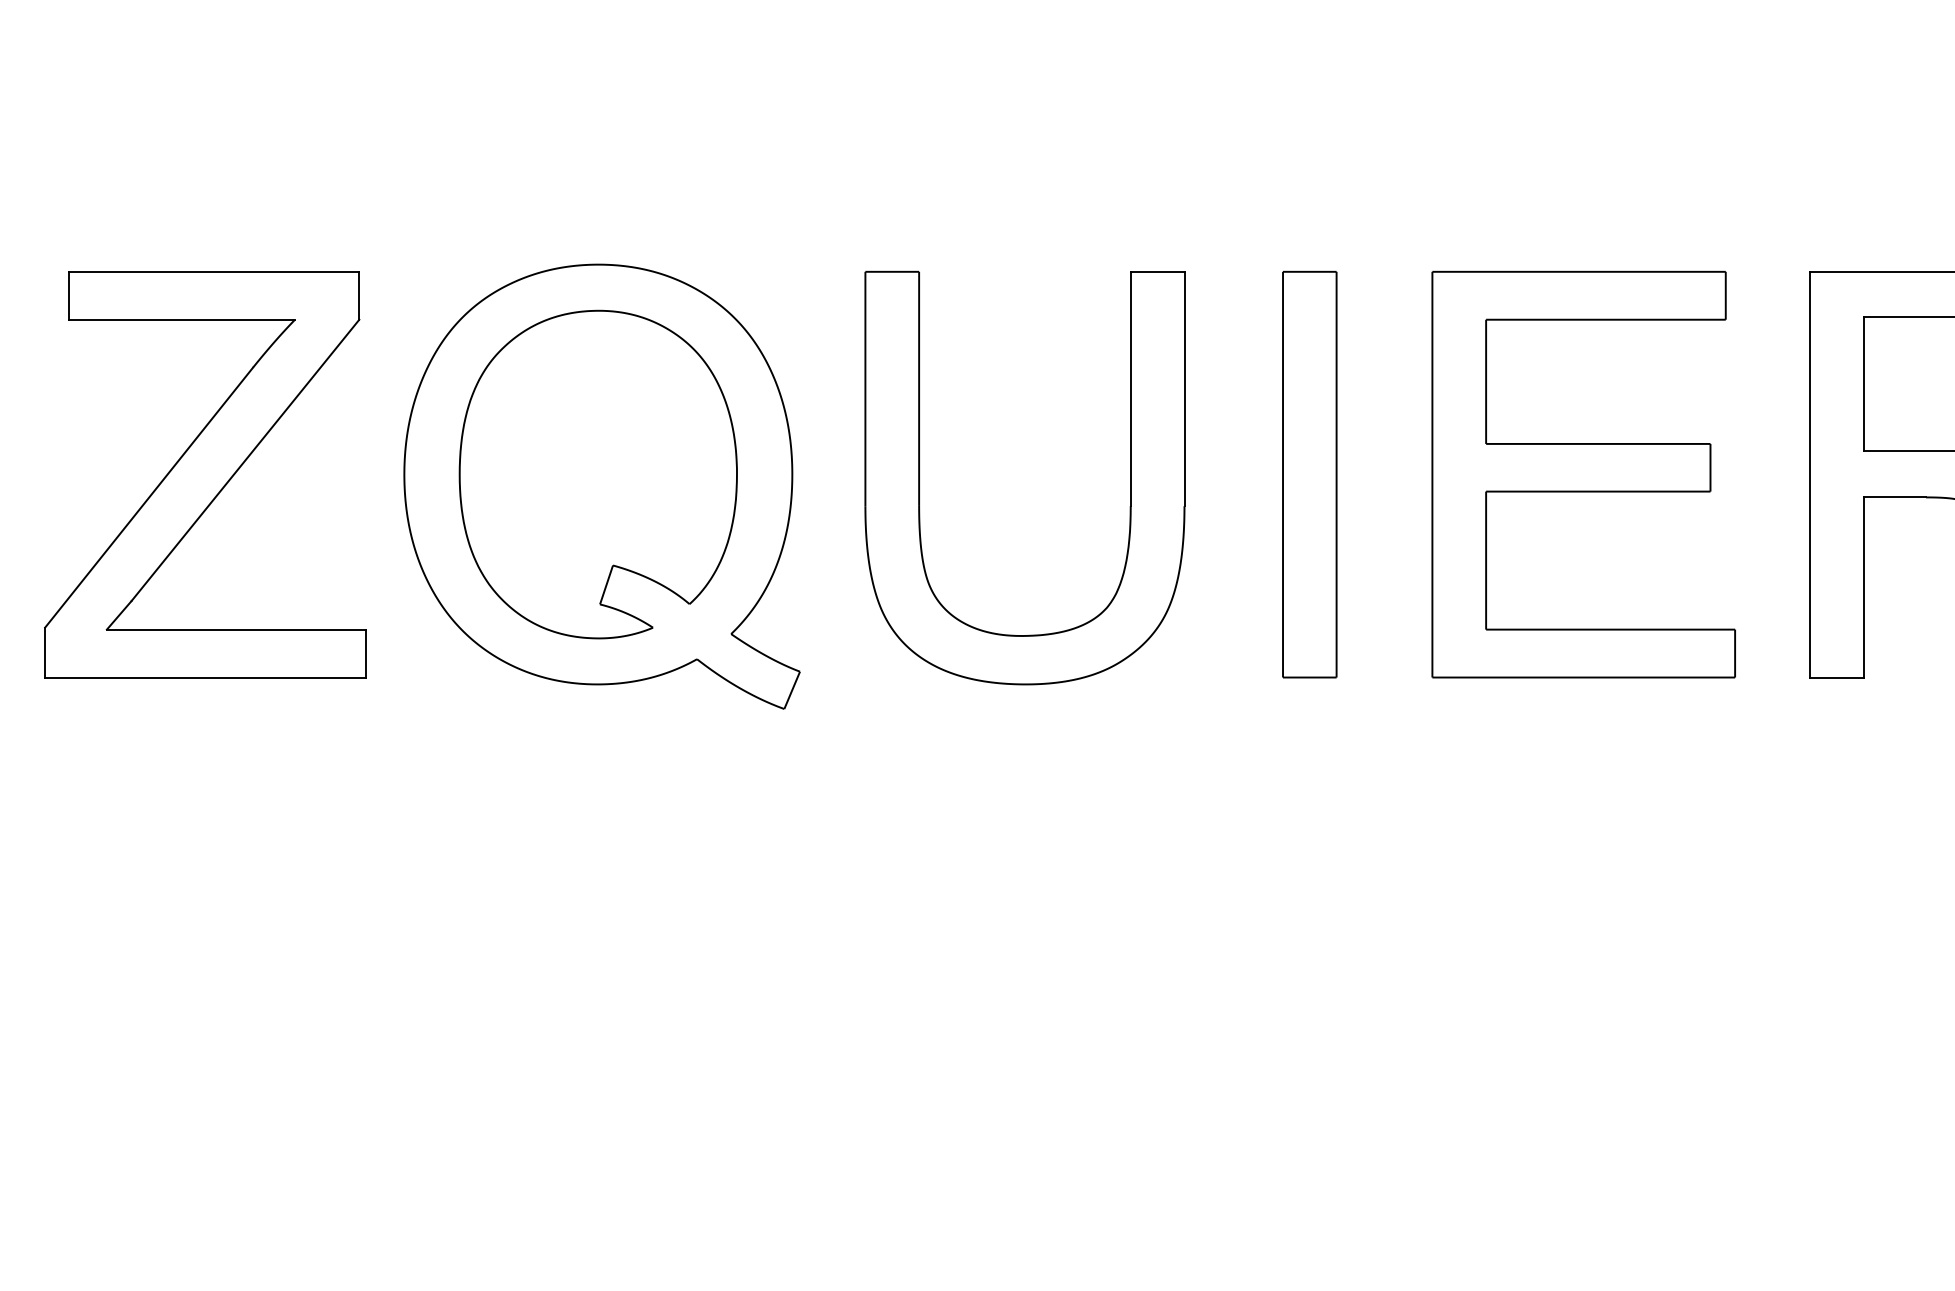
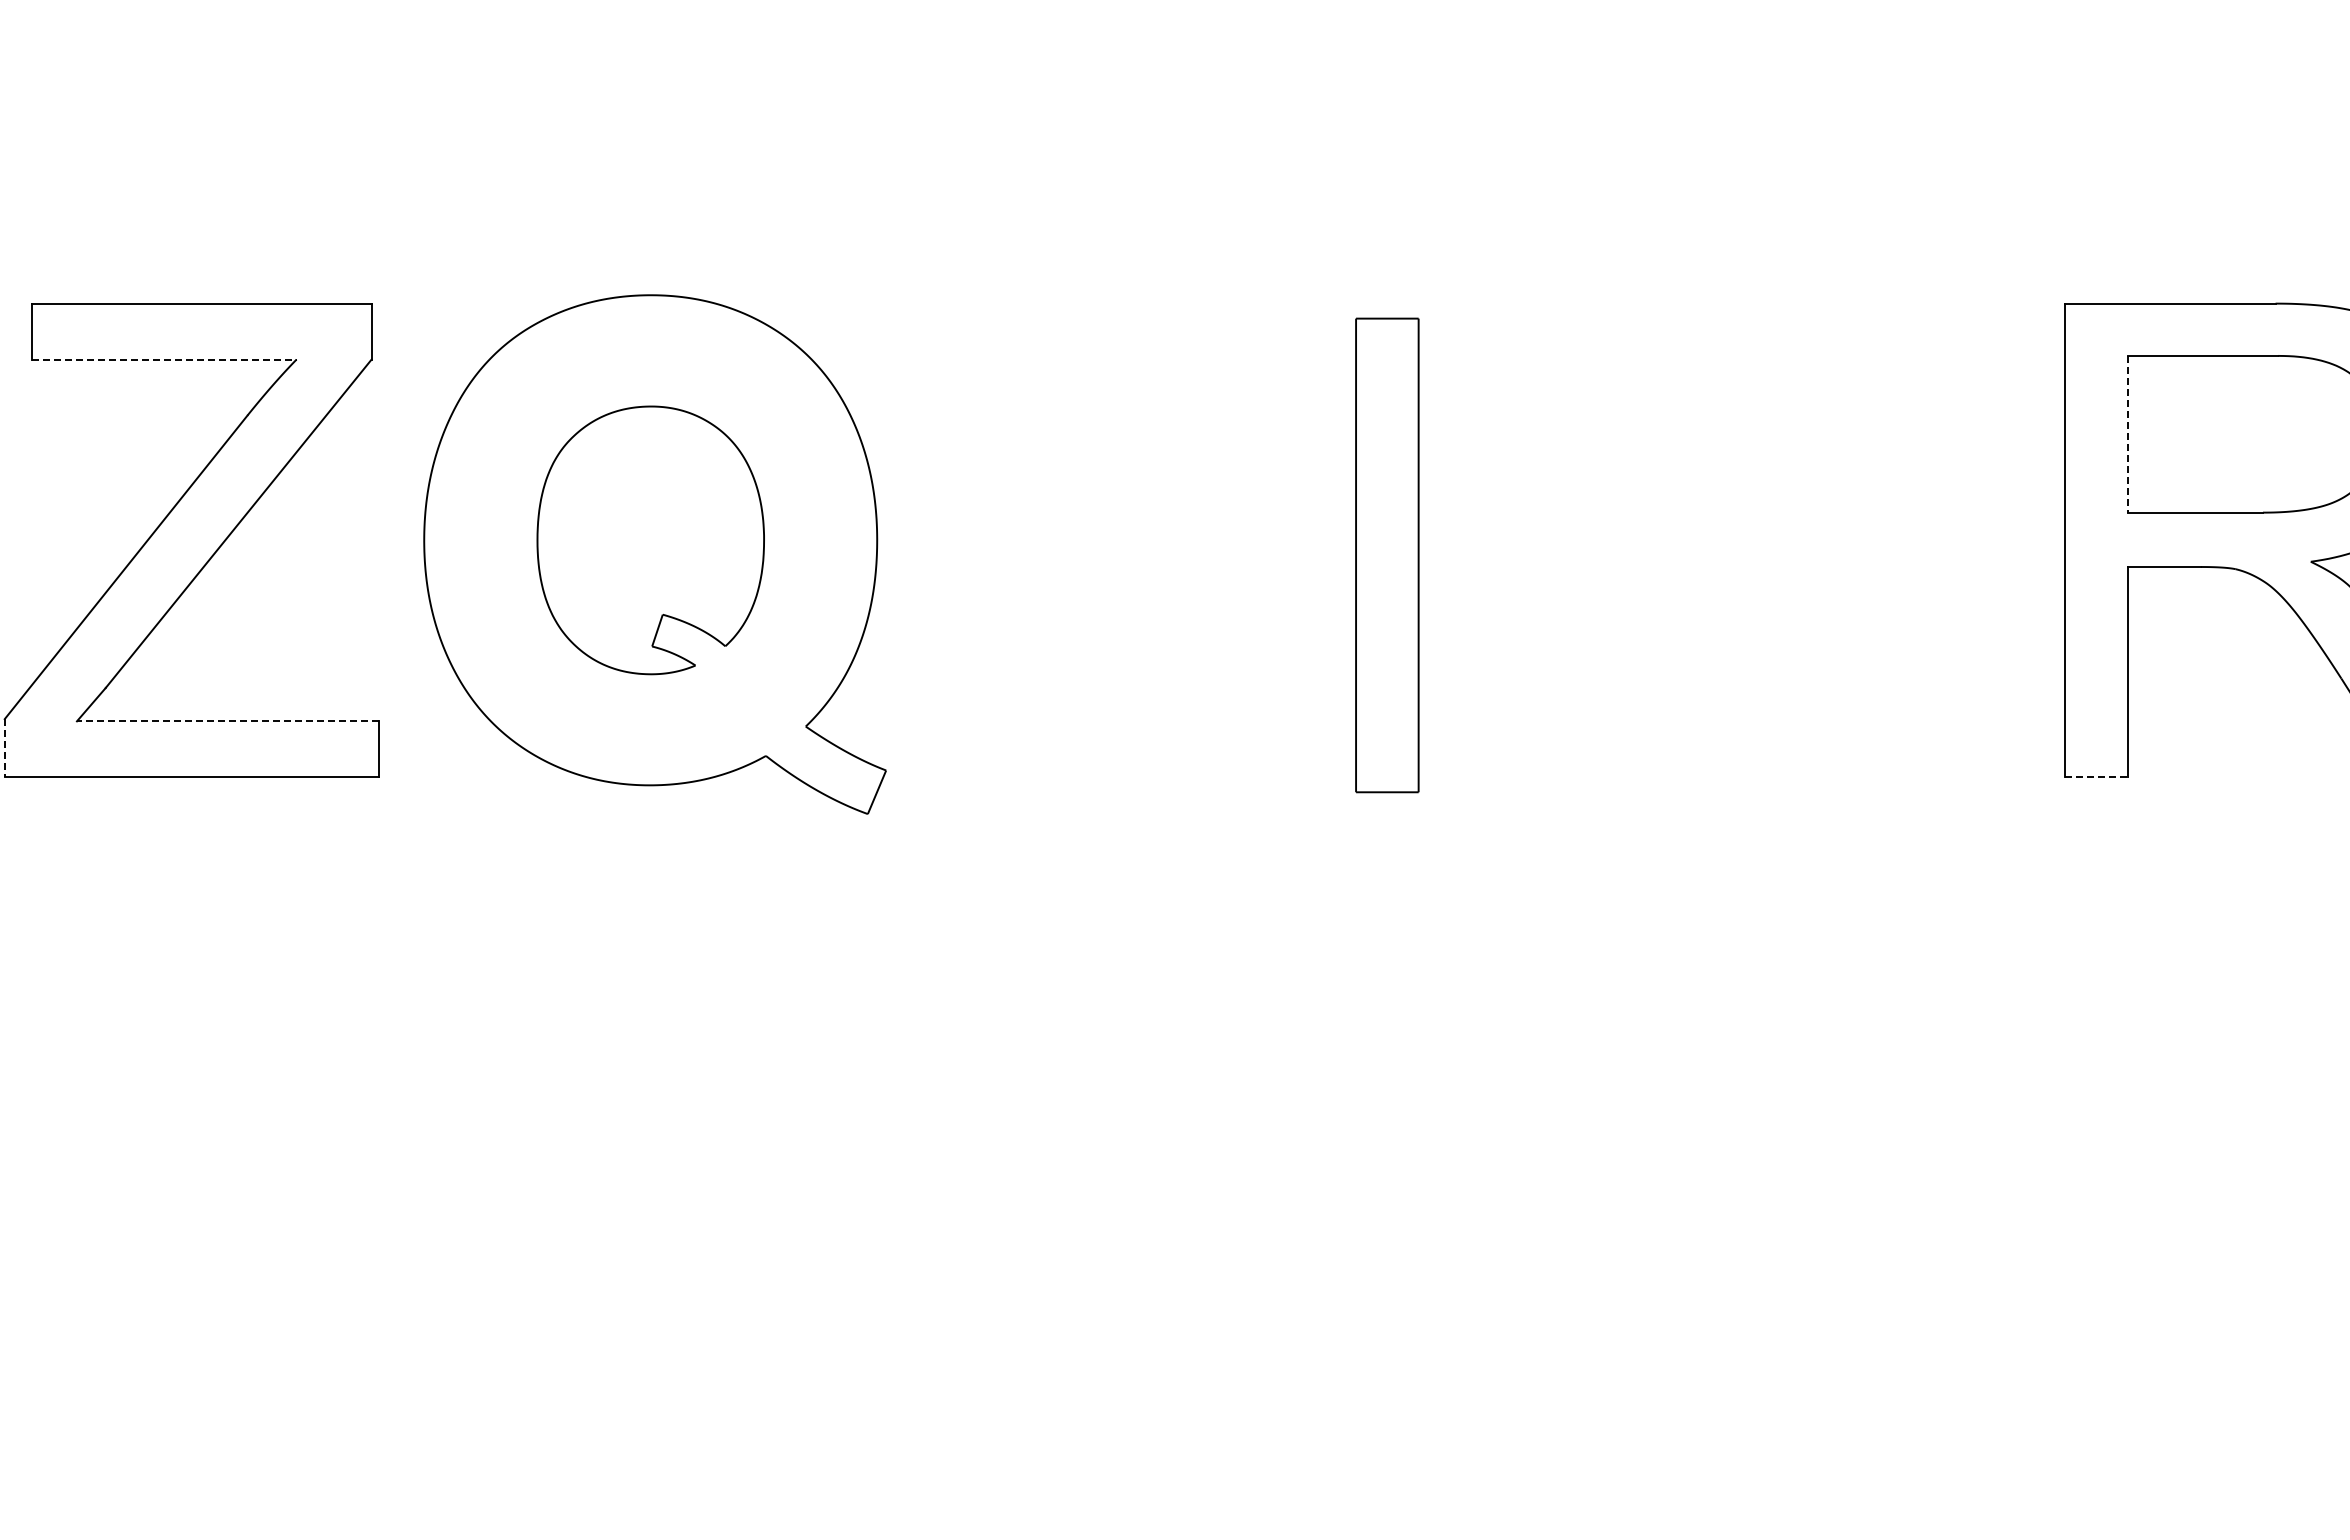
line: (181, 319) -> (164, 359), solid -> dashed
line: (1864, 383) -> (2128, 434), solid -> dashed
part: (598, 474) -> (650, 540), size x0.7
part: (1309, 474) -> (1387, 555), moved
part: (1583, 474) -> (1800, 540), removed
part: (920, 478) -> (1026, 544), removed
line: (235, 629) -> (227, 721), solid -> dashed
line: (44, 652) -> (4, 748), solid -> dashed
line: (1837, 677) -> (2097, 777), solid -> dashed

